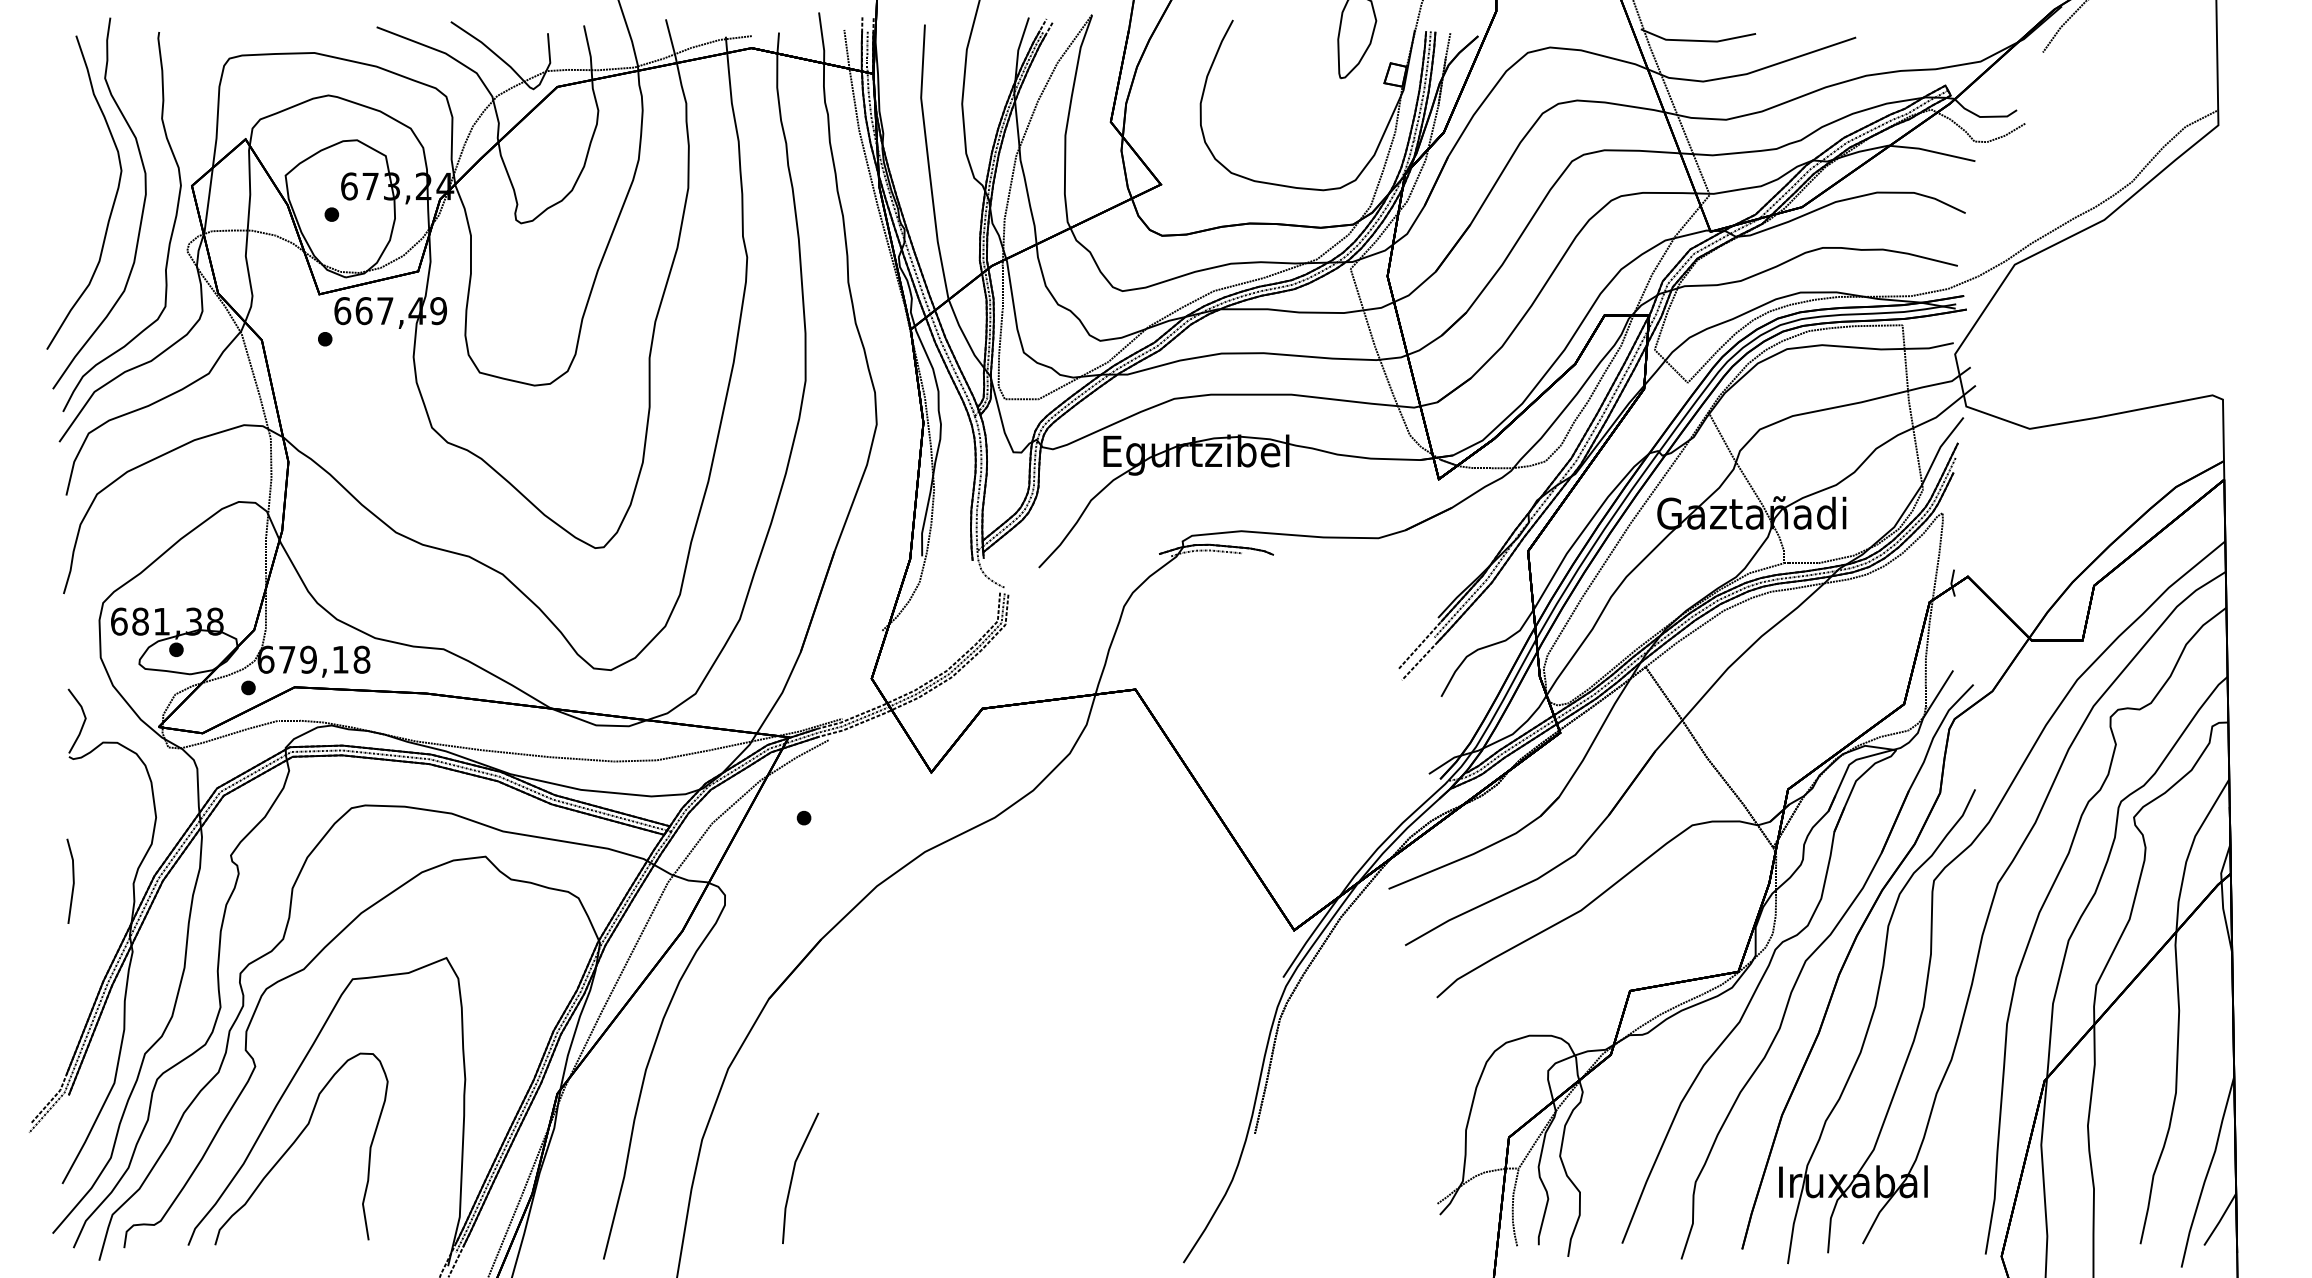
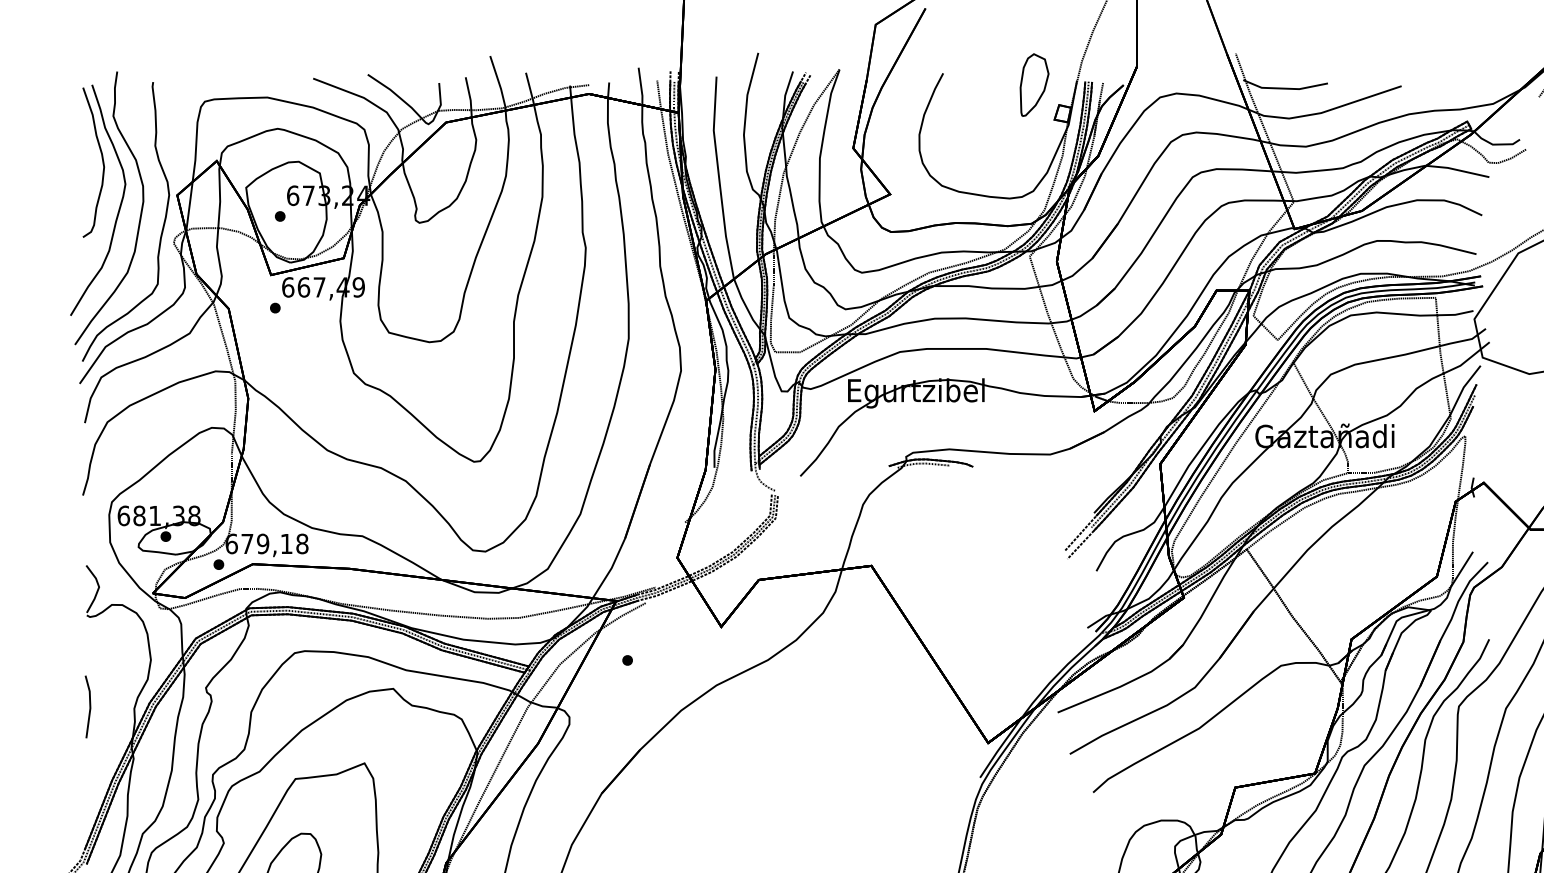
curve: (90, 141) -> (102, 162), added

